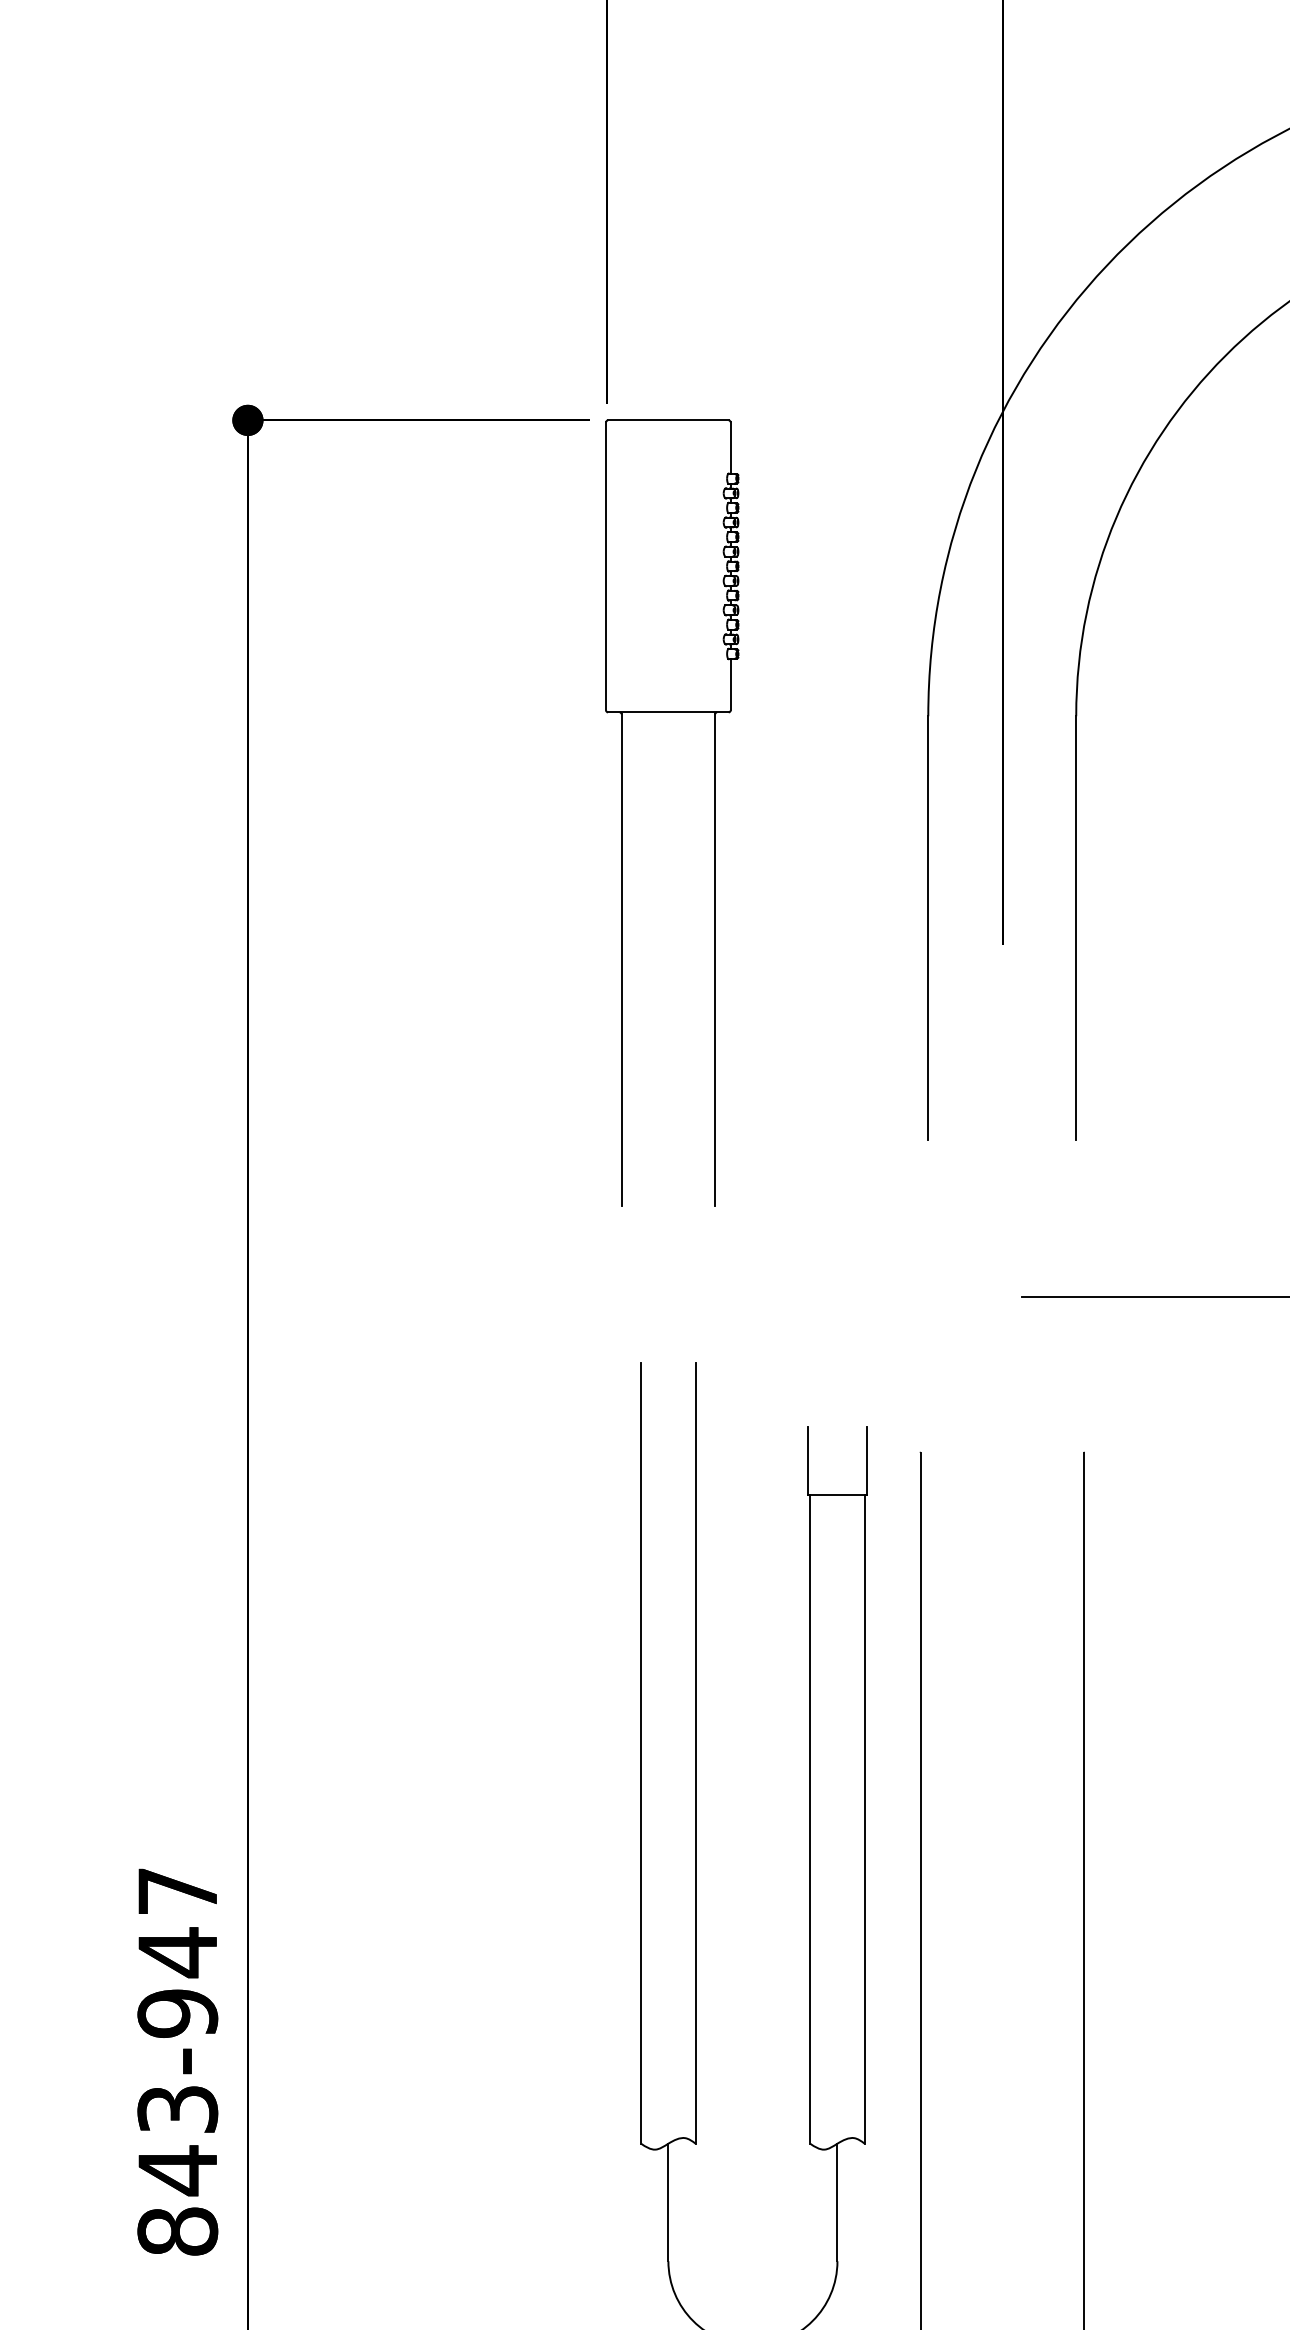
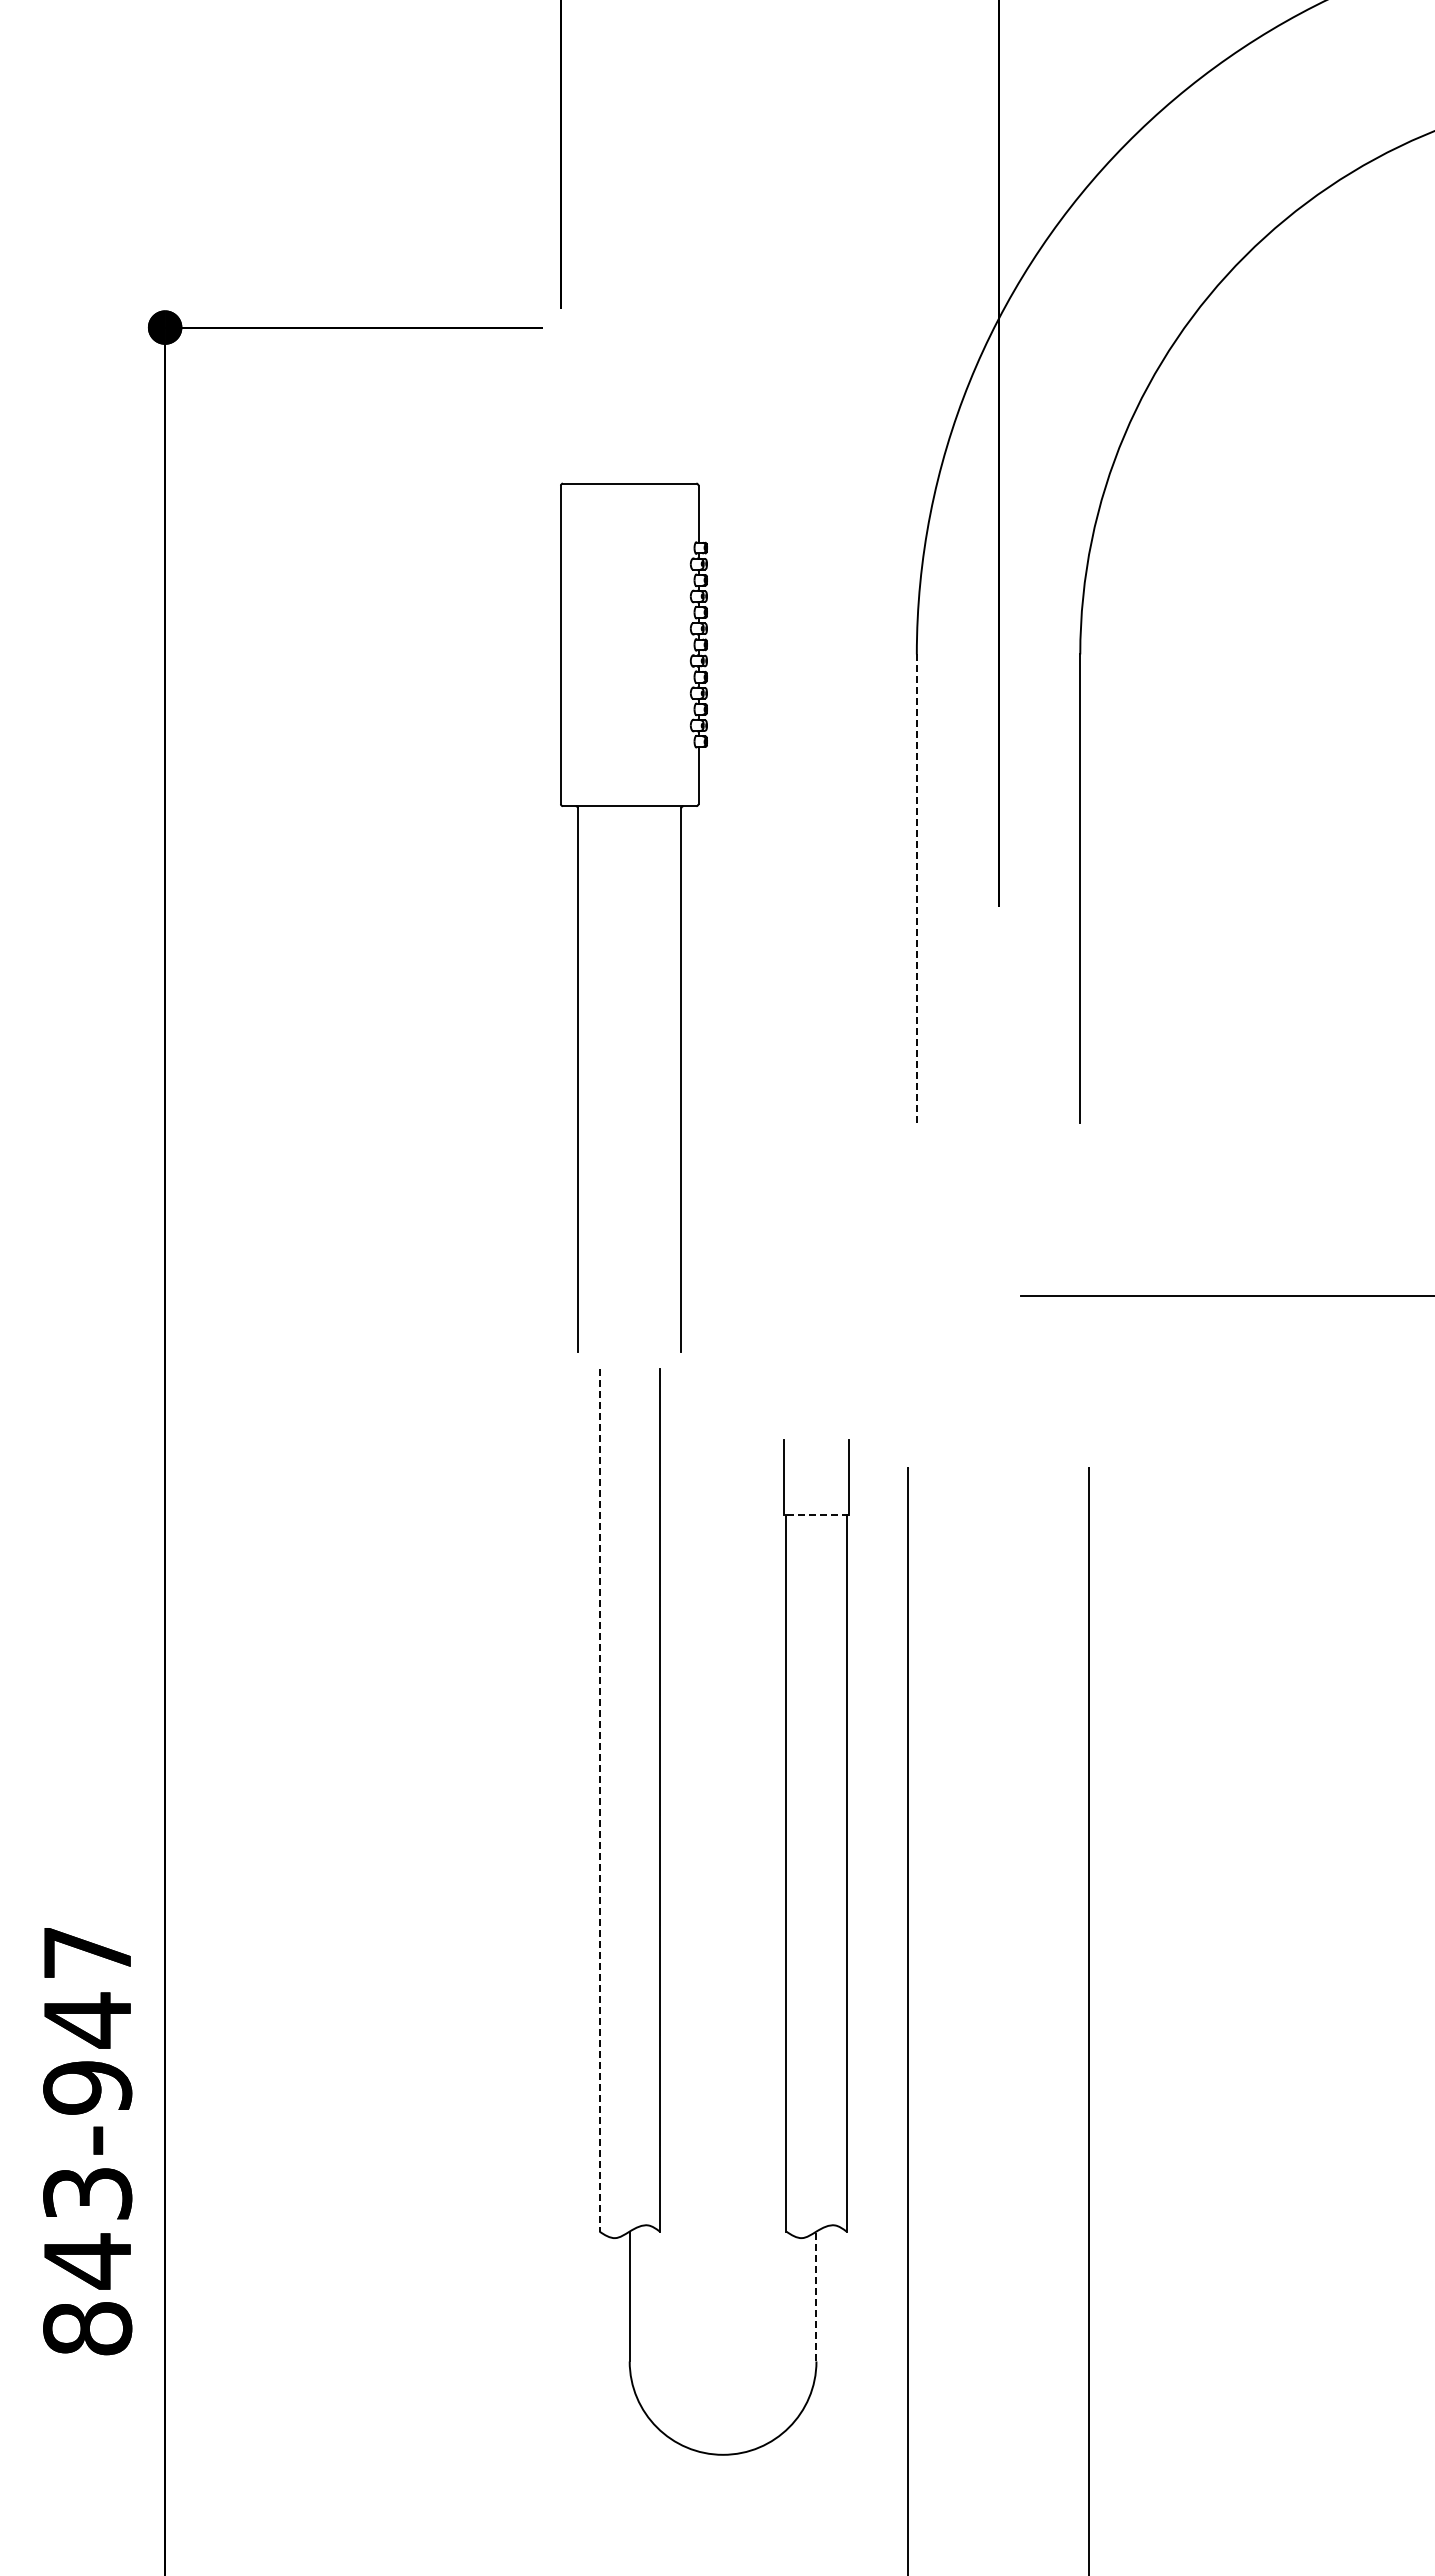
part: (714, 813) -> (680, 917), moved
line: (927, 928) -> (916, 889), solid -> dashed
line: (836, 1495) -> (815, 1515), solid -> dashed
line: (641, 1753) -> (599, 1800), solid -> dashed
line: (837, 2202) -> (816, 2296), solid -> dashed

